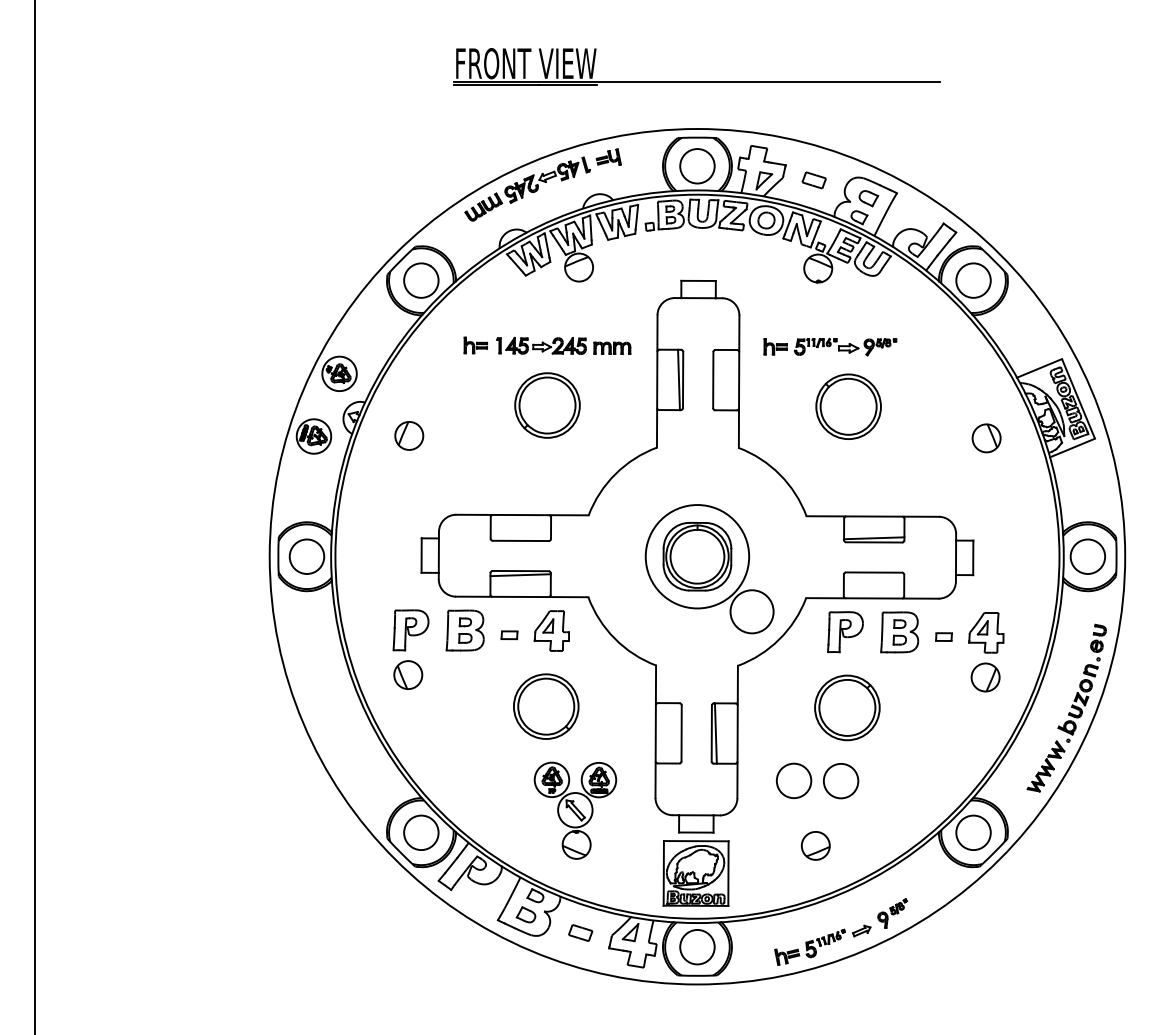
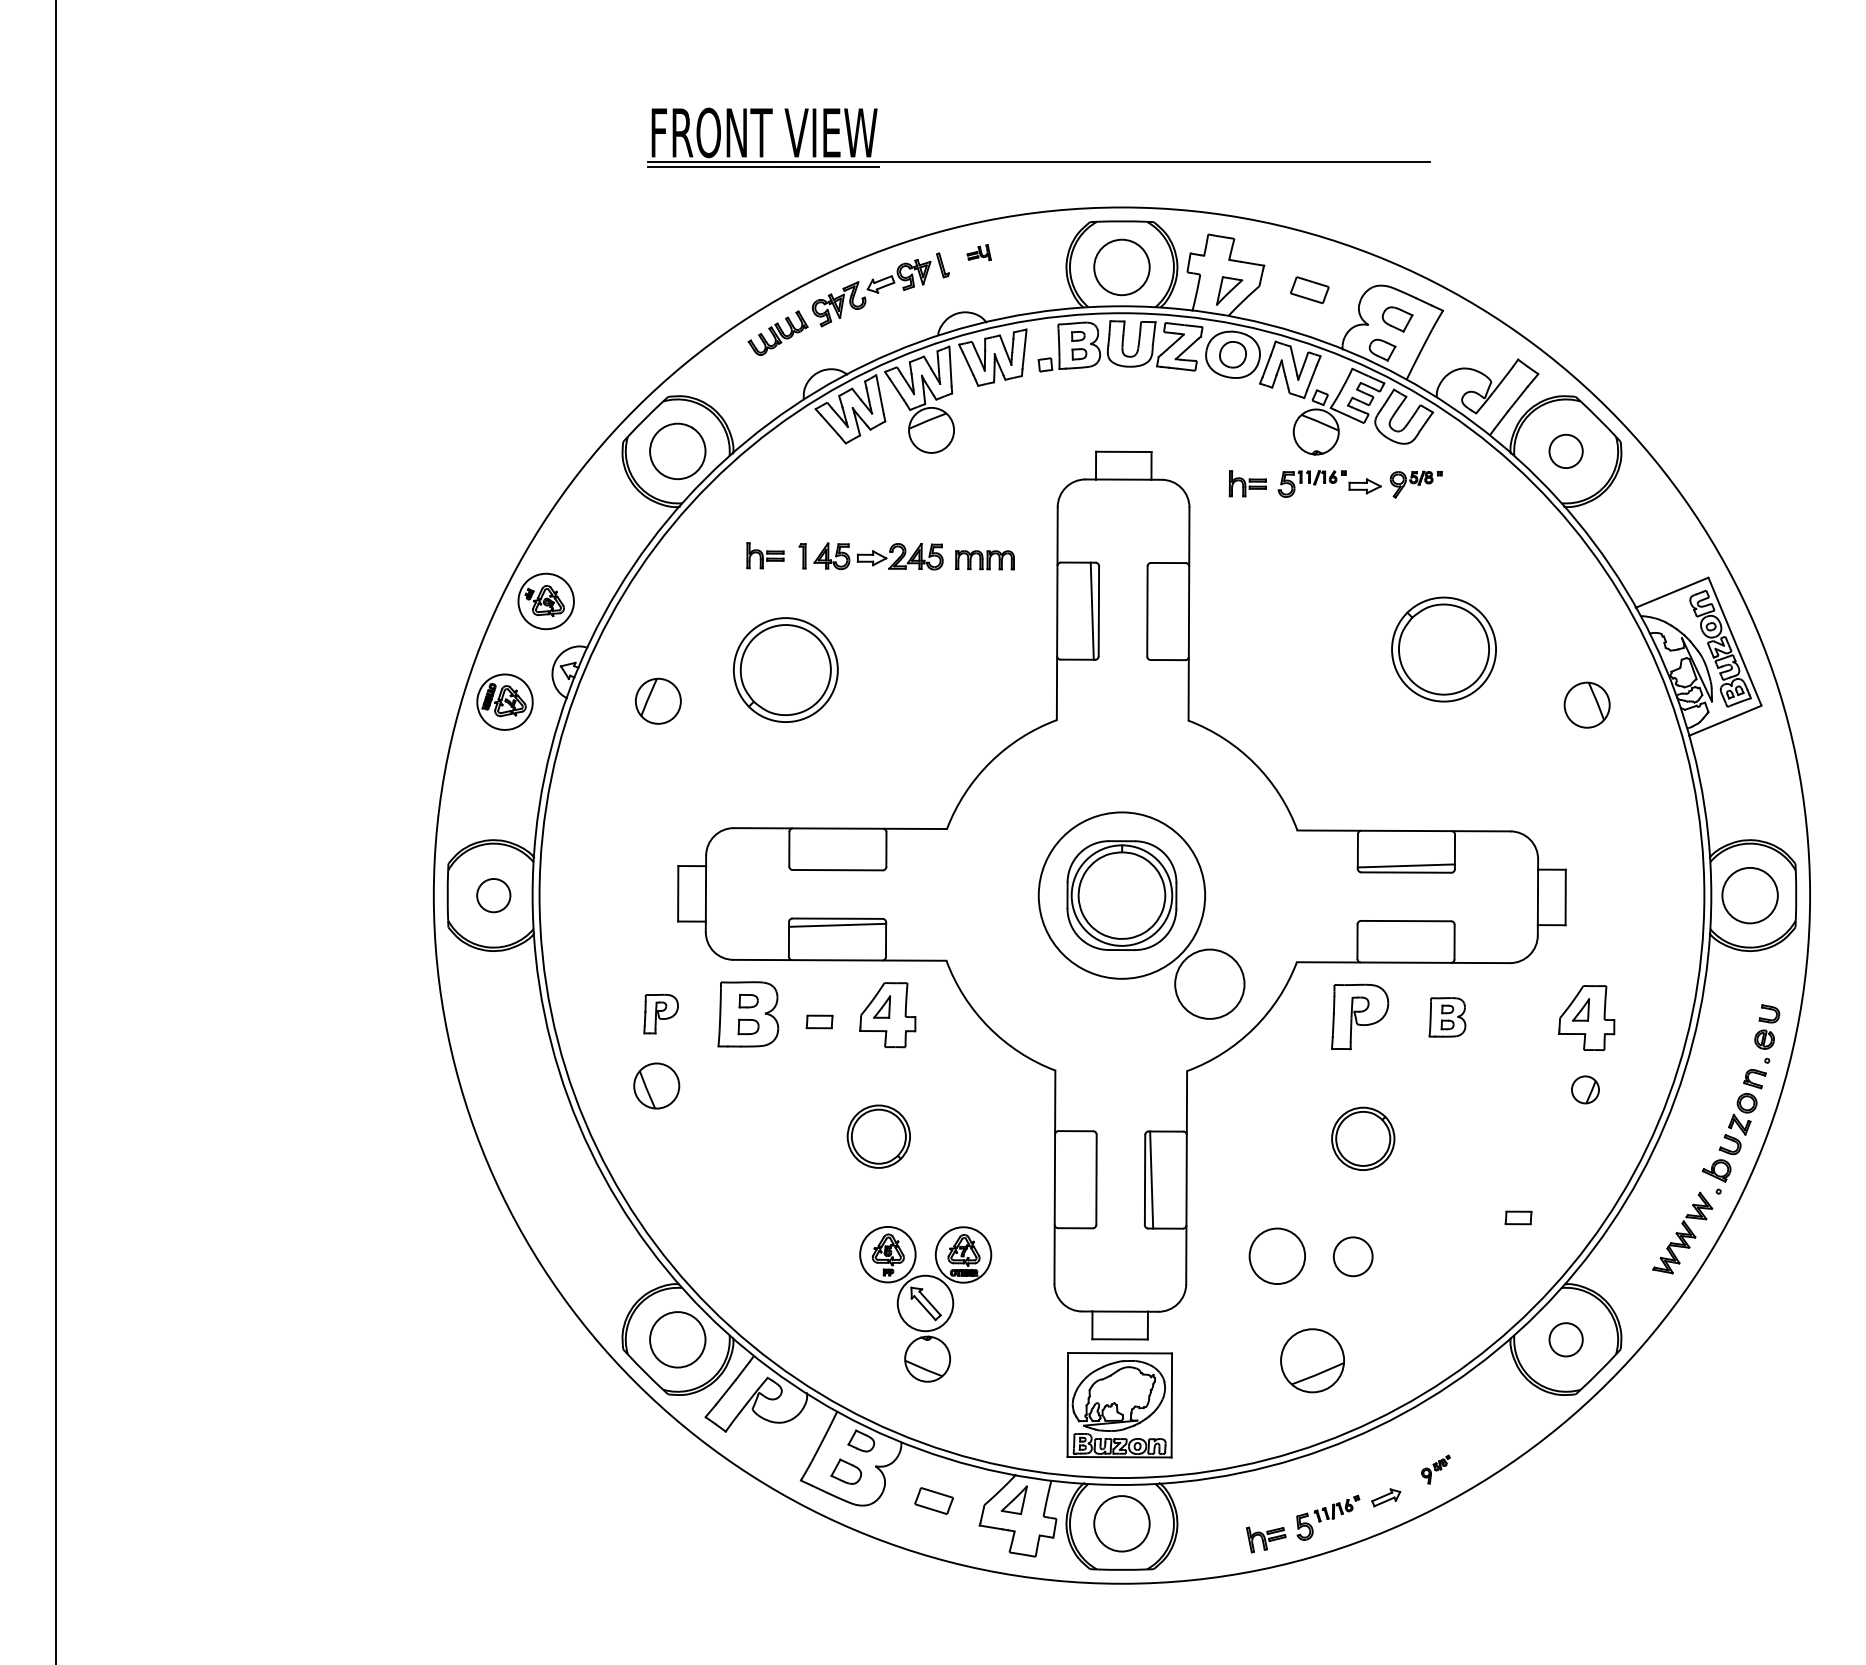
part: (696, 81) -> (1038, 161), moved
part: (608, 156) -> (978, 251), size x0.6
circle: (973, 280) -> (1566, 451), size x0.6
part: (830, 346) -> (1336, 483), moved
part: (547, 405) -> (785, 670), moved
part: (848, 406) -> (1443, 649), moved
circle: (306, 556) -> (492, 895), size x0.6
part: (410, 630) -> (660, 1014), size x0.6
part: (899, 632) -> (1447, 1017), size x0.6
part: (943, 636) -> (1517, 1217), moved
part: (985, 677) -> (1585, 1089), size x0.6
part: (546, 706) -> (879, 1136), size x0.6
part: (847, 707) -> (1363, 1138), size x0.6
circle: (841, 781) -> (1353, 1257), size x0.7
circle: (973, 832) -> (1566, 1339), size x0.6
part: (815, 845) -> (1311, 1360), size x1.4
part: (892, 913) -> (1435, 1469), size x0.6

